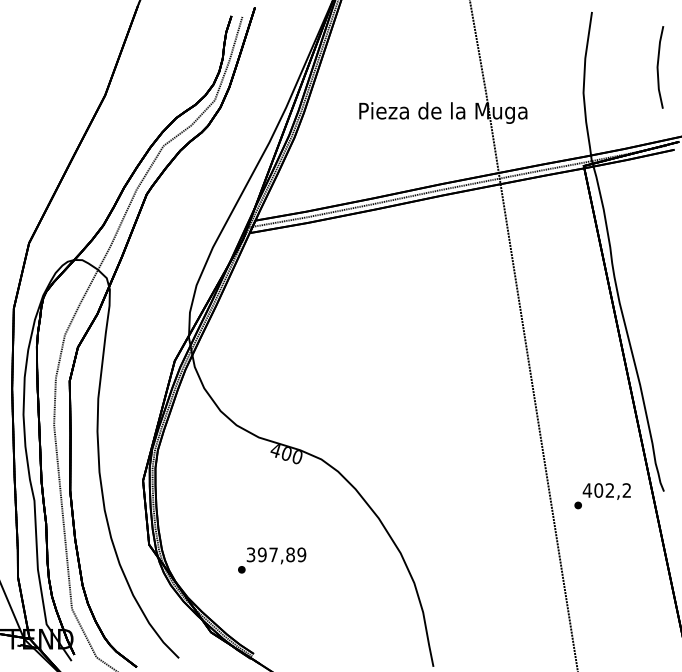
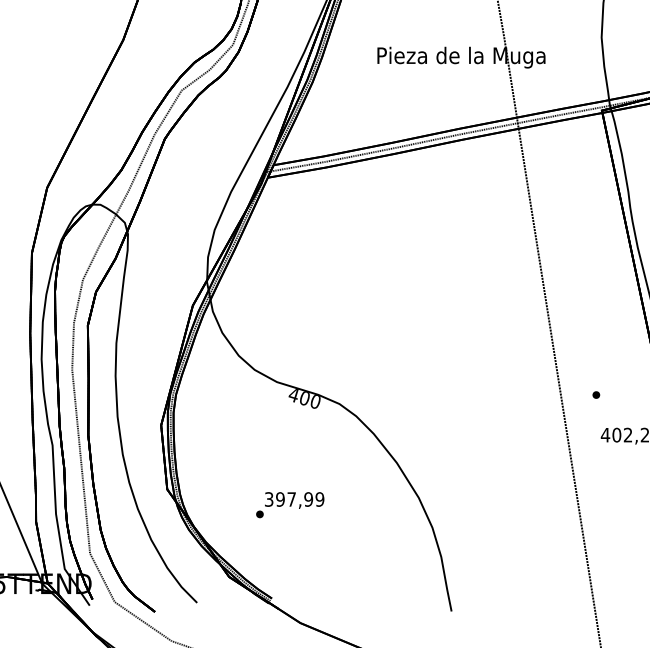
part: (577, 505) -> (595, 395), moved
text: (290, 554) -> (308, 499), 397,89 -> 397,99

